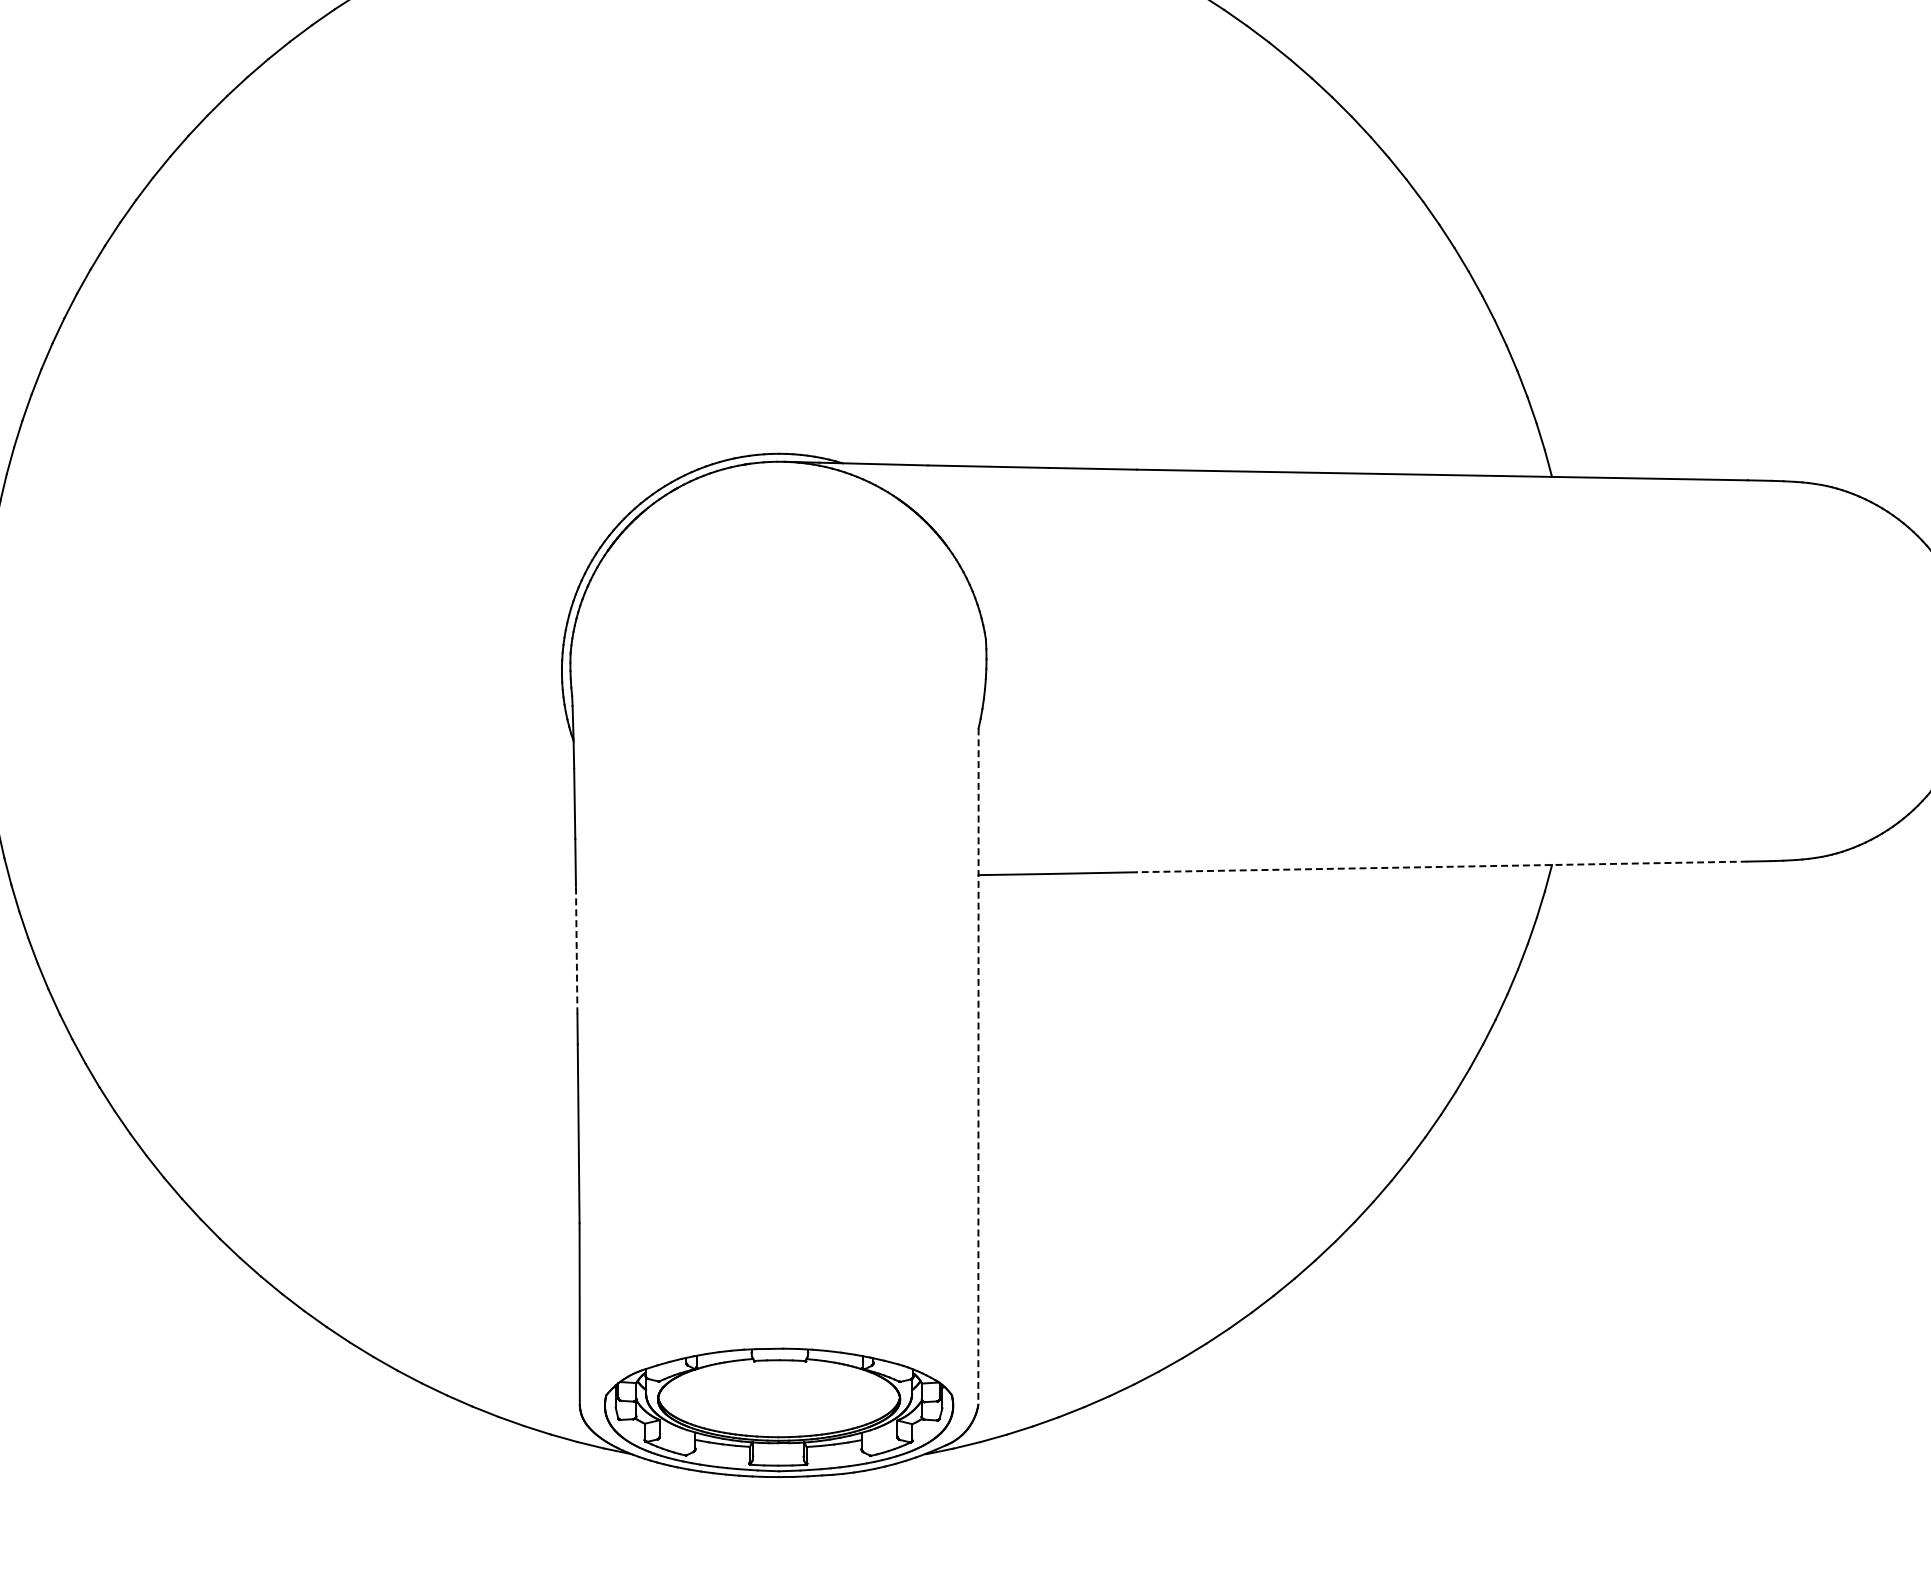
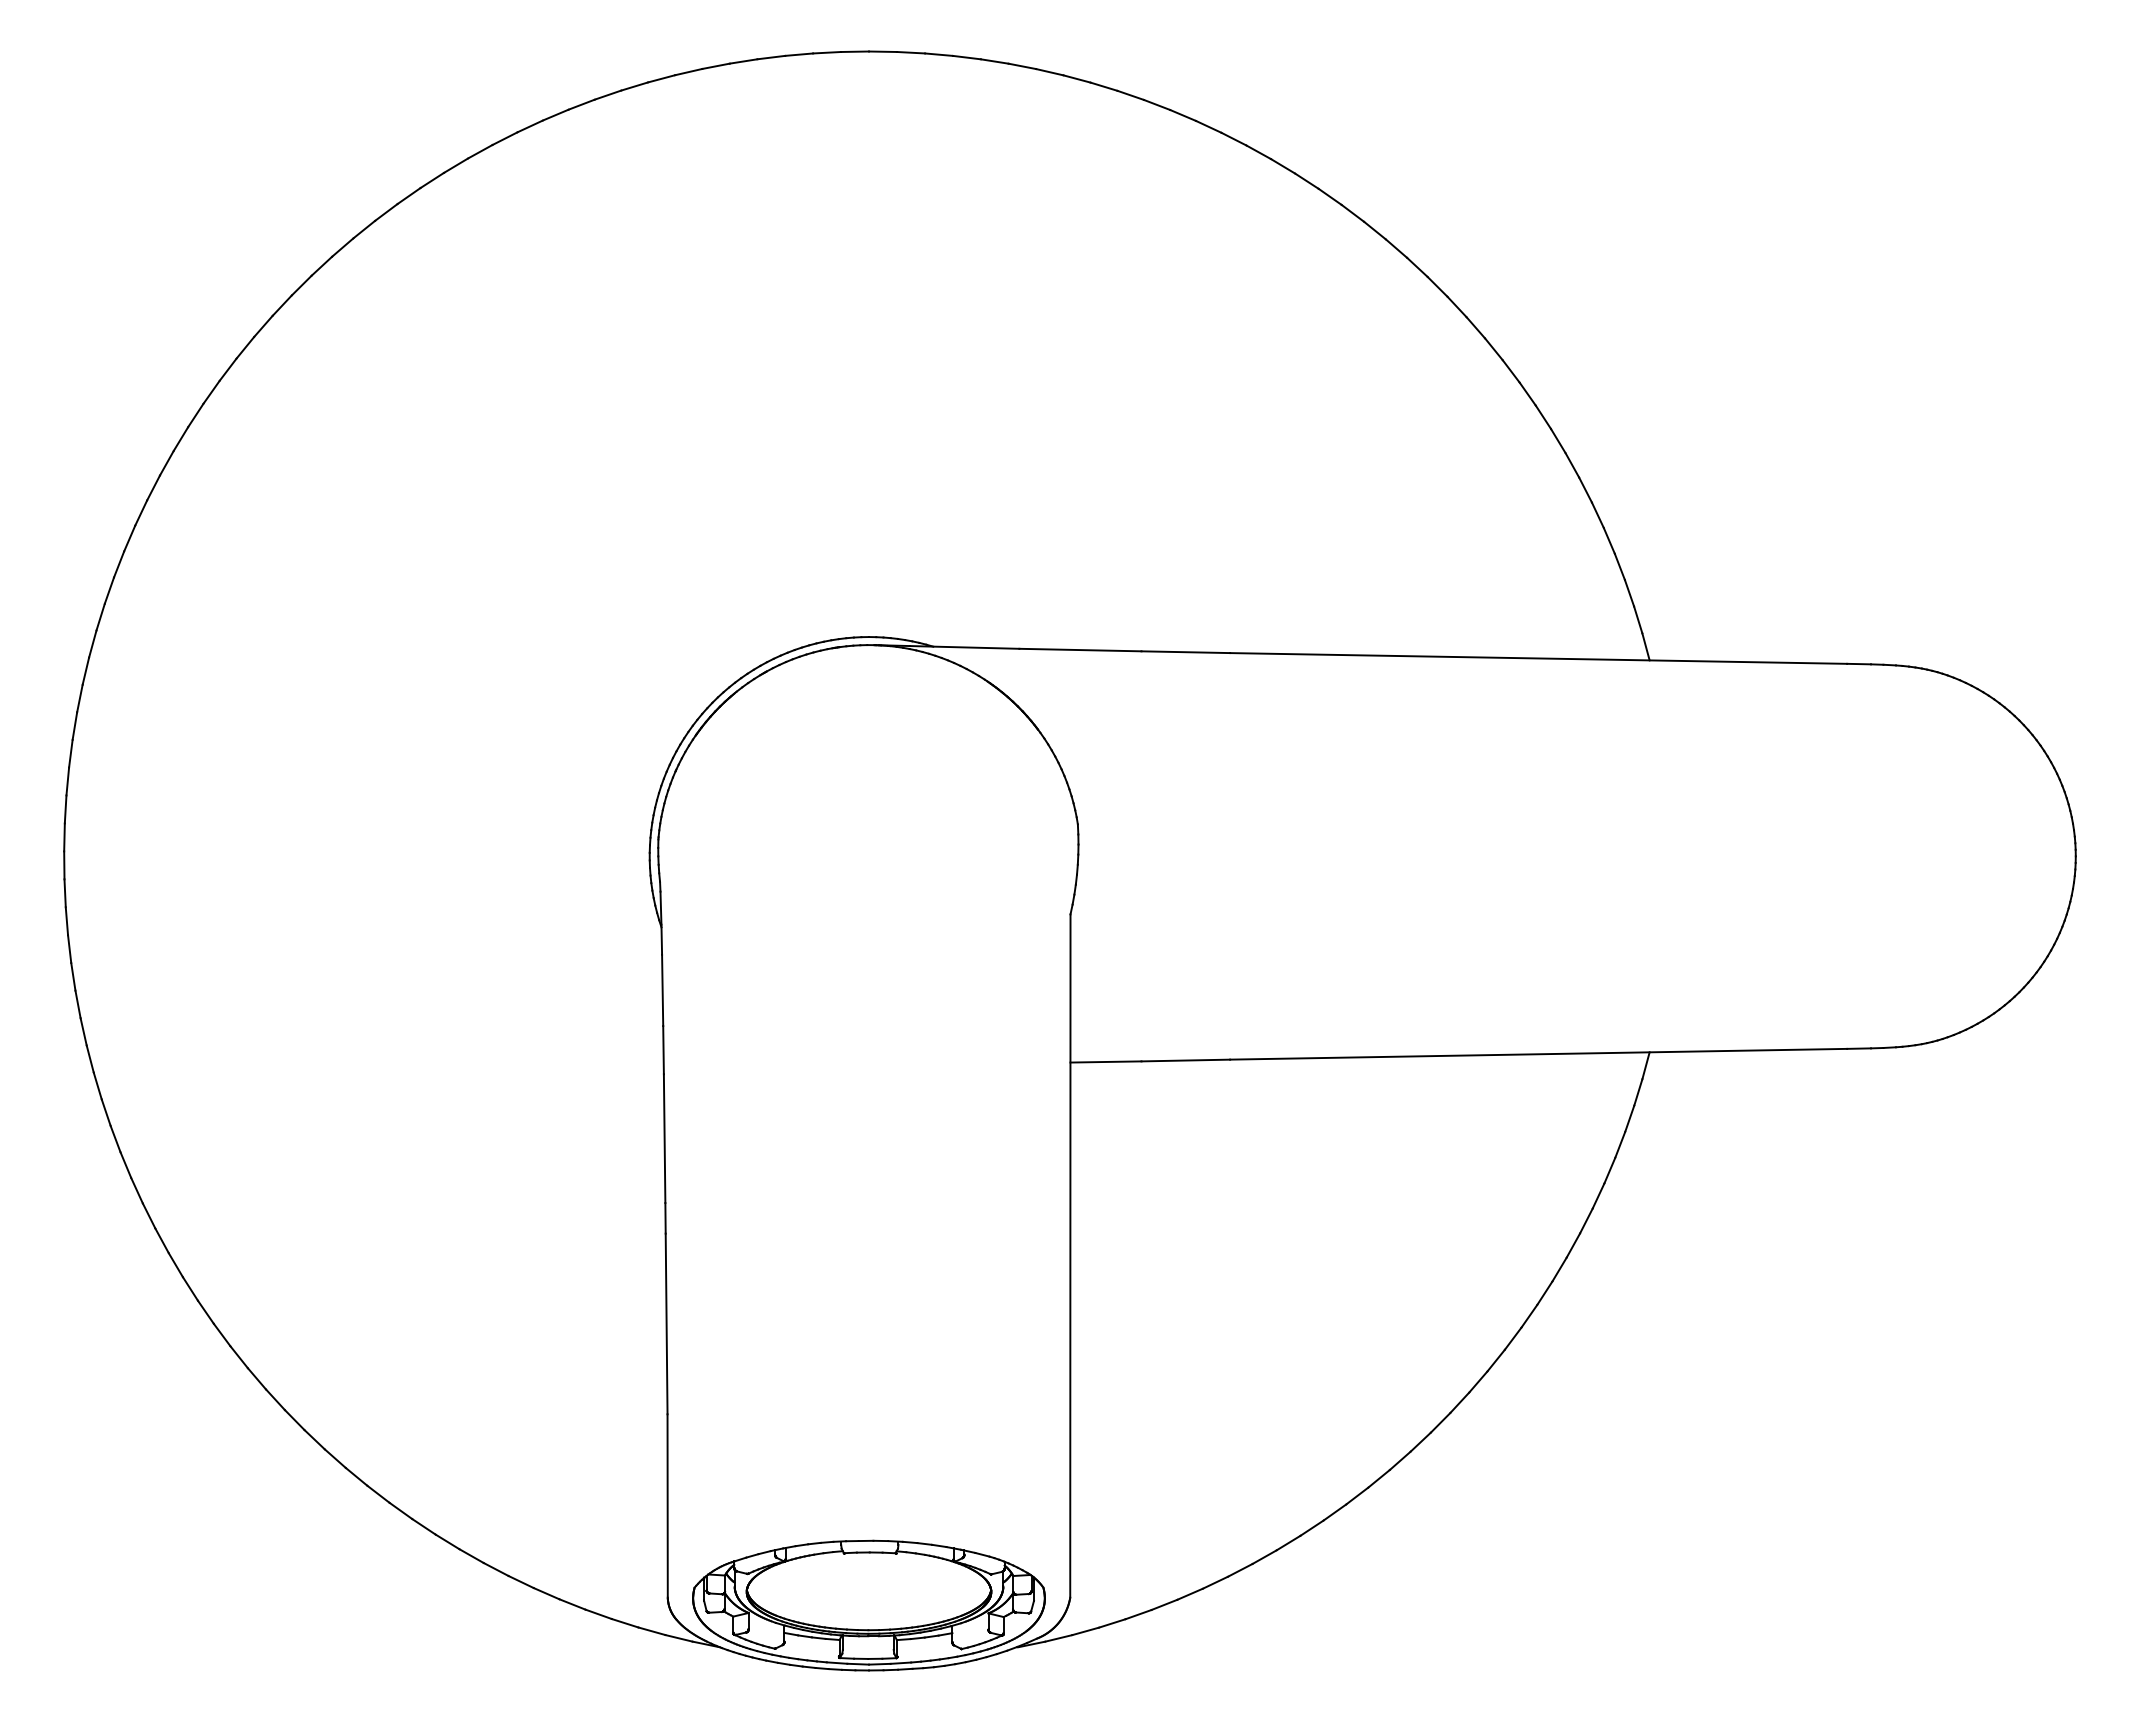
line: (1442, 867) -> (1538, 1054), dashed -> solid
line: (576, 950) -> (664, 1138), dashed -> solid
line: (978, 1067) -> (1070, 1256), dashed -> solid

